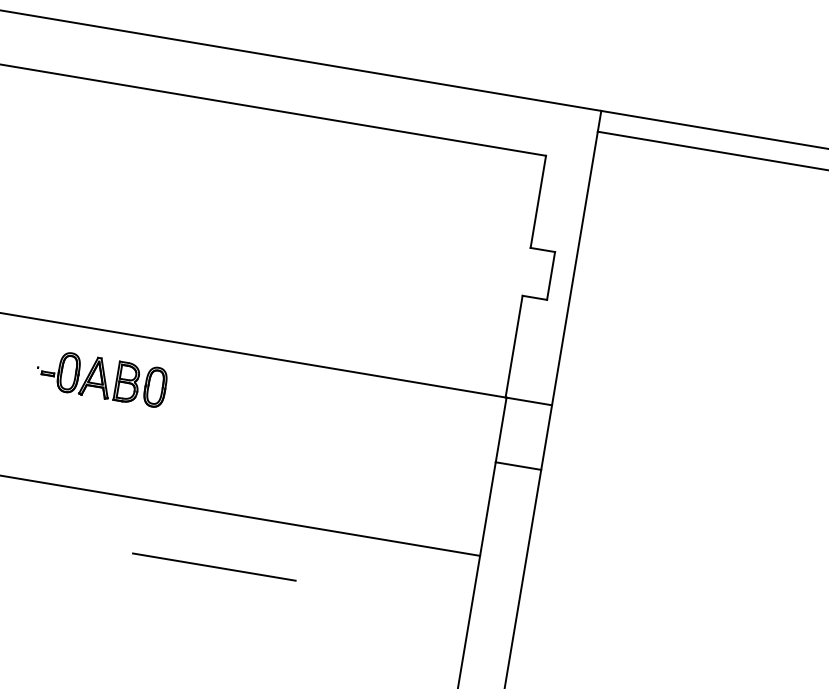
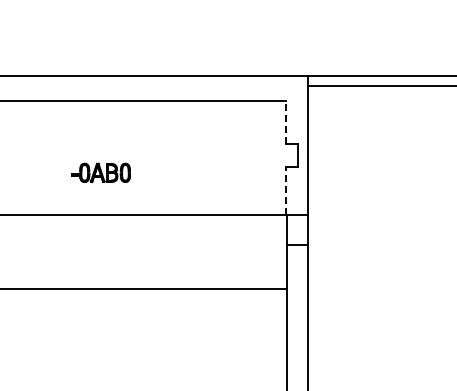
line: (539, 201) -> (286, 122), solid -> dashed
line: (514, 346) -> (286, 190), solid -> dashed
part: (102, 377) -> (100, 172), moved
line: (213, 566) -> (165, 314), removed

